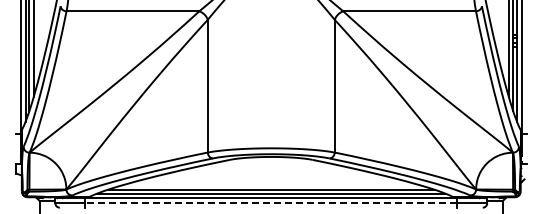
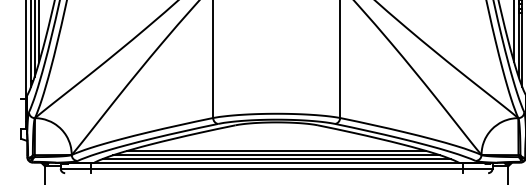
line: (271, 185) -> (276, 150), added
line: (270, 203) -> (275, 168), dashed -> solid

